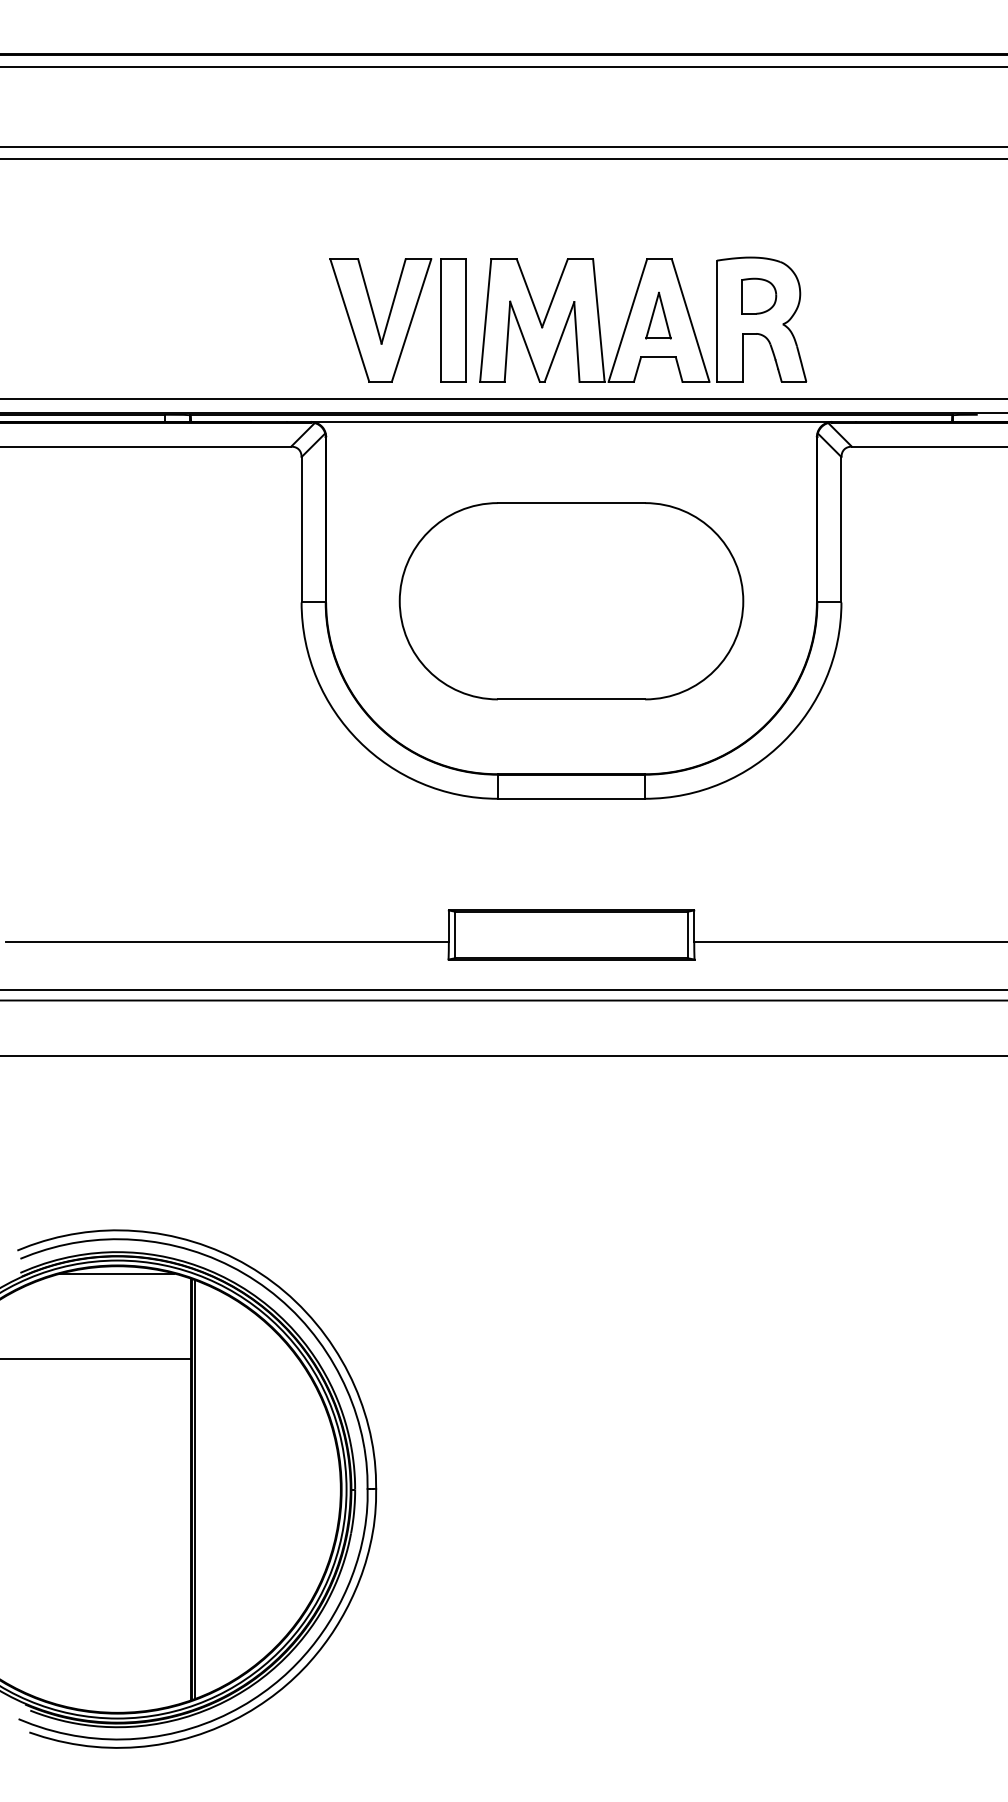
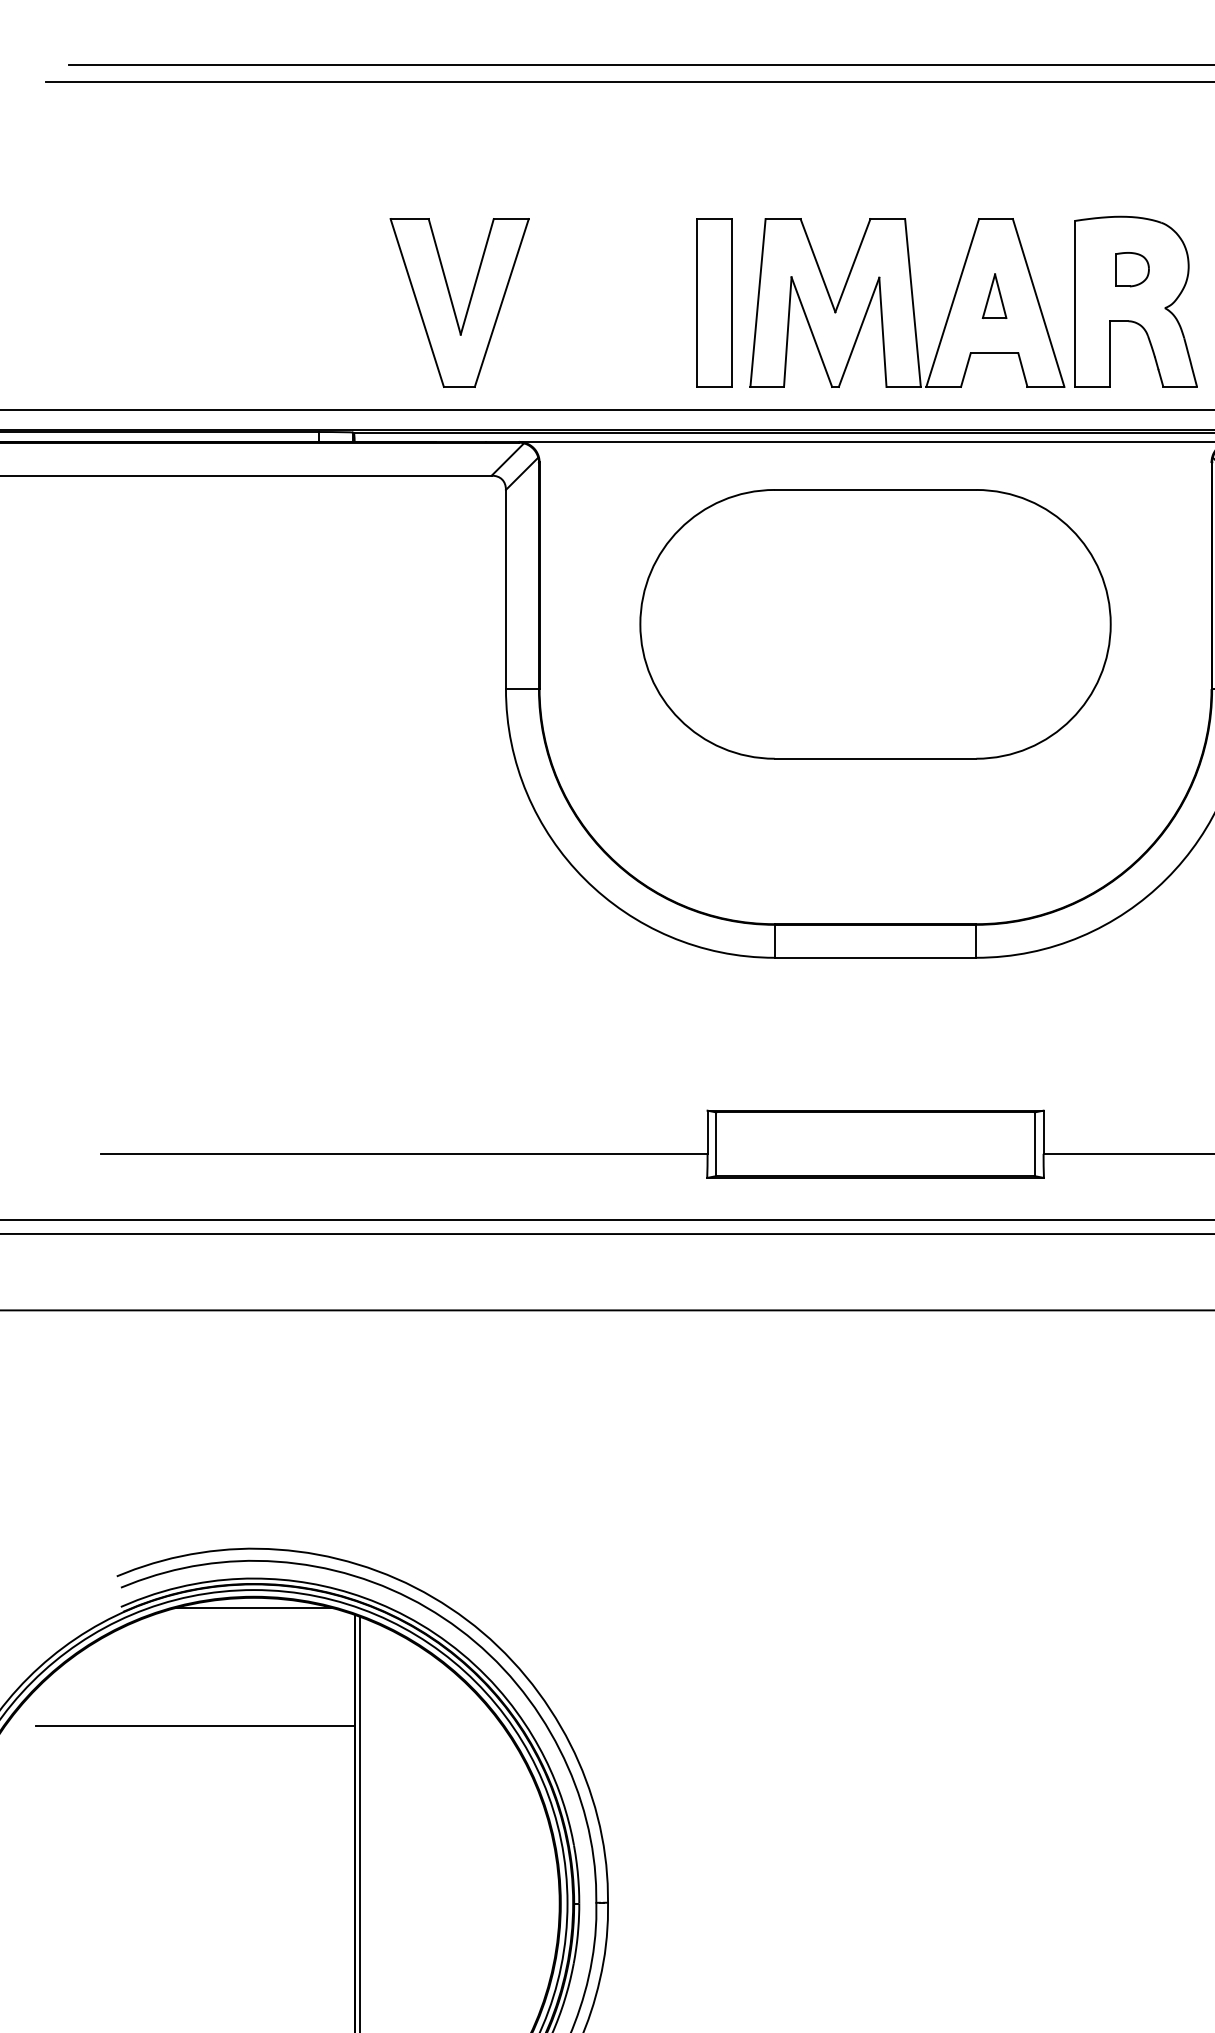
part: (759, 295) -> (1132, 268), size x0.7
part: (658, 315) -> (994, 296), size x0.7
part: (380, 320) -> (459, 302), moved
part: (571, 601) -> (875, 624), moved

